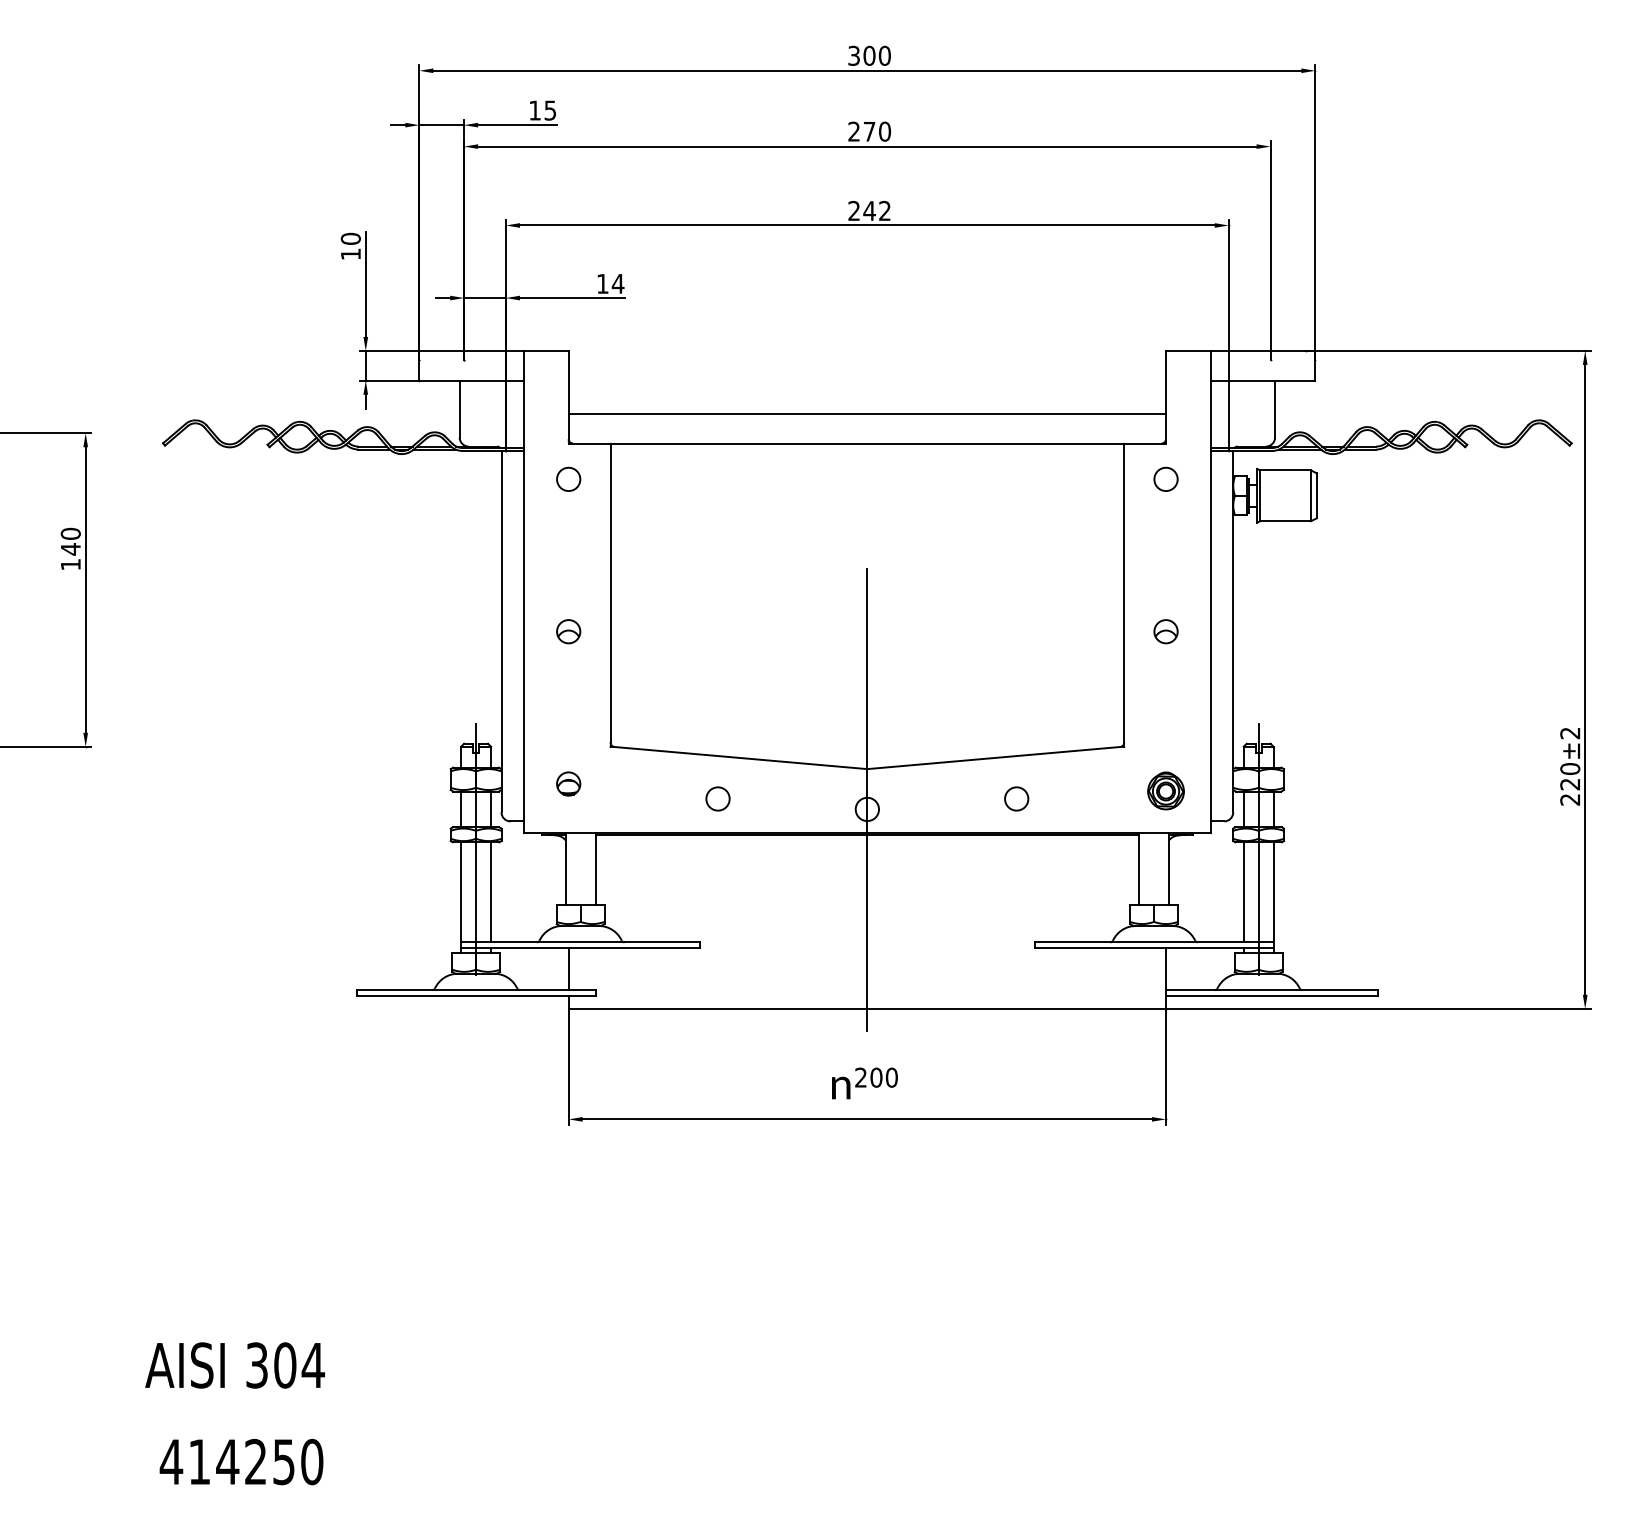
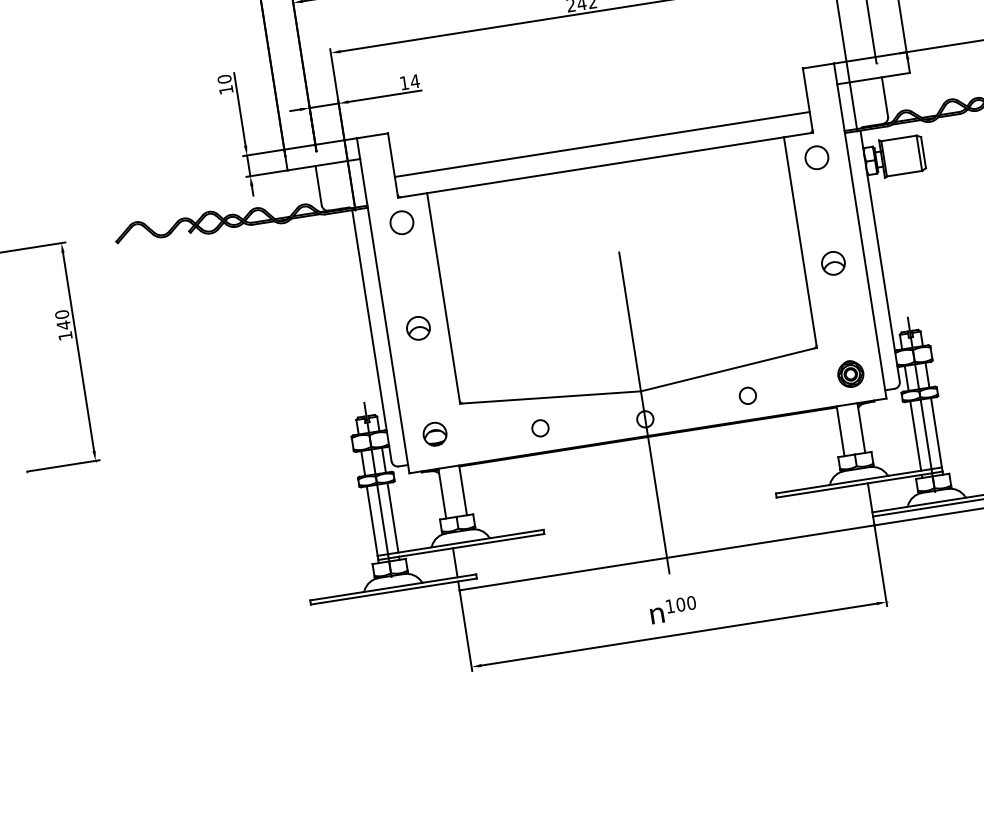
circle: (568, 478) -> (401, 222), size x1.4
circle: (1165, 478) -> (816, 157), size x1.4
part: (568, 631) -> (418, 328), size x1.4
part: (1165, 631) -> (833, 263), size x1.4
part: (568, 783) -> (434, 433), size x1.4
text: (860, 1077) -> (669, 606), 200 -> 100

